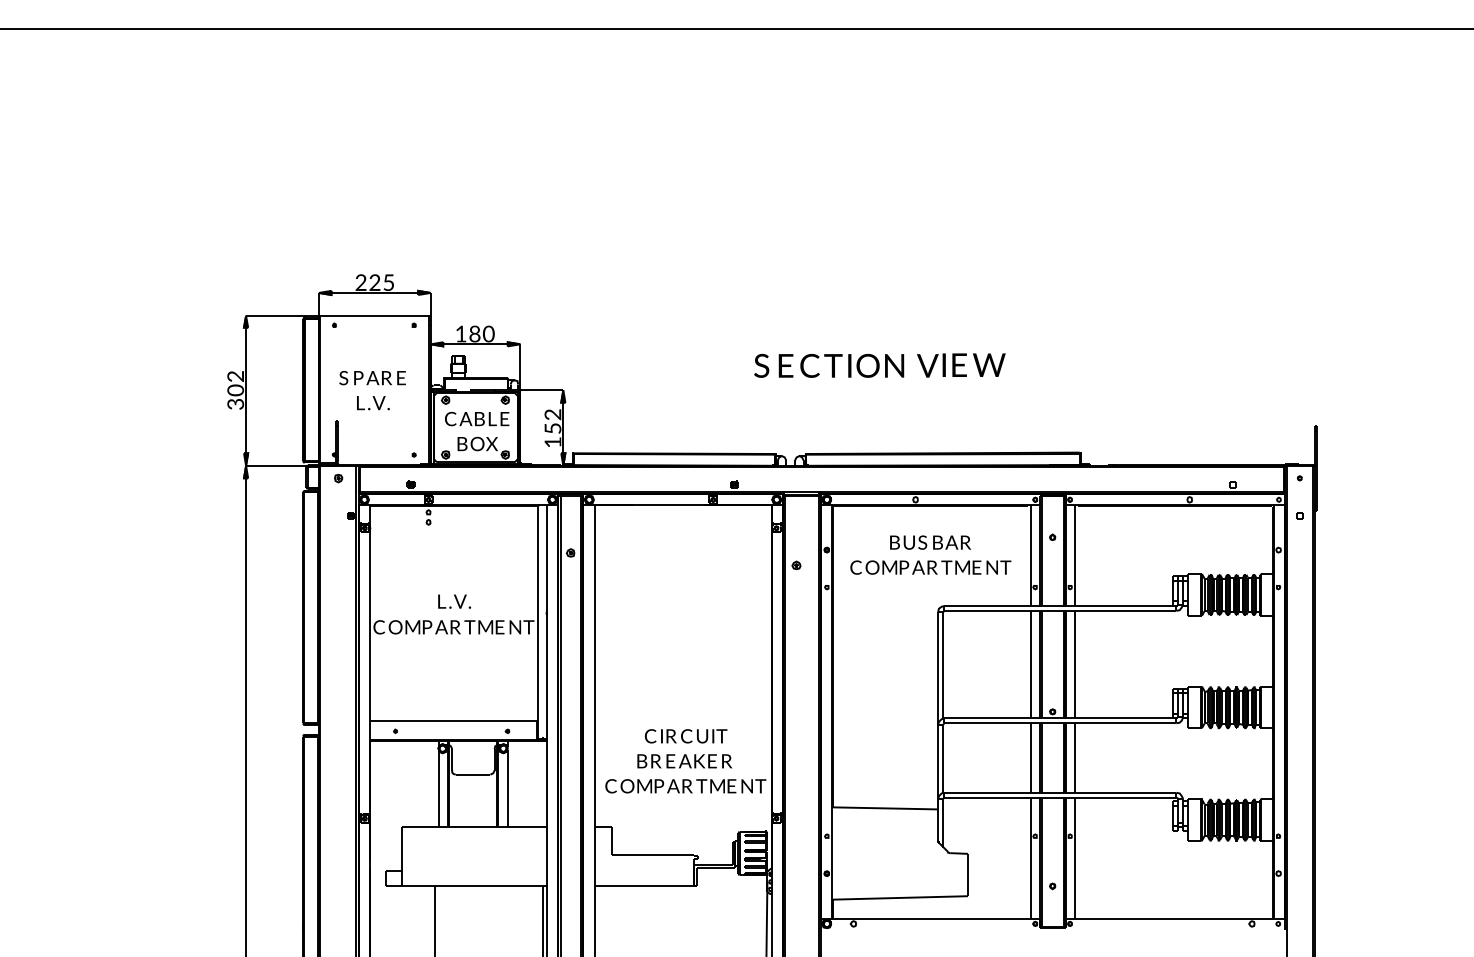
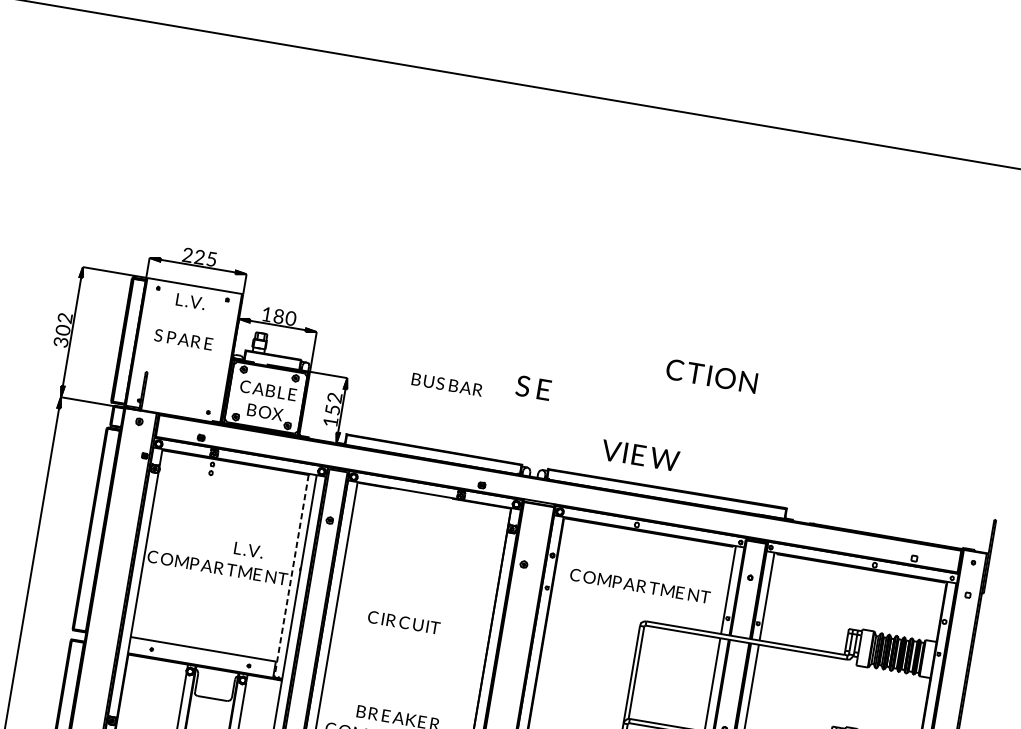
text: (852, 365) -> (712, 375), moved
text: (961, 365) -> (640, 455), moved
text: (373, 403) -> (190, 301), moved
text: (930, 542) -> (447, 384), moved
text: (454, 601) -> (248, 550), moved
line: (538, 622) -> (291, 576), solid -> dashed
text: (685, 736) -> (403, 622), moved

